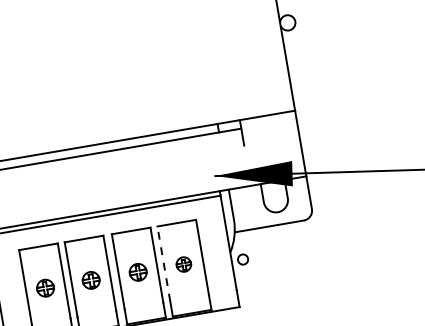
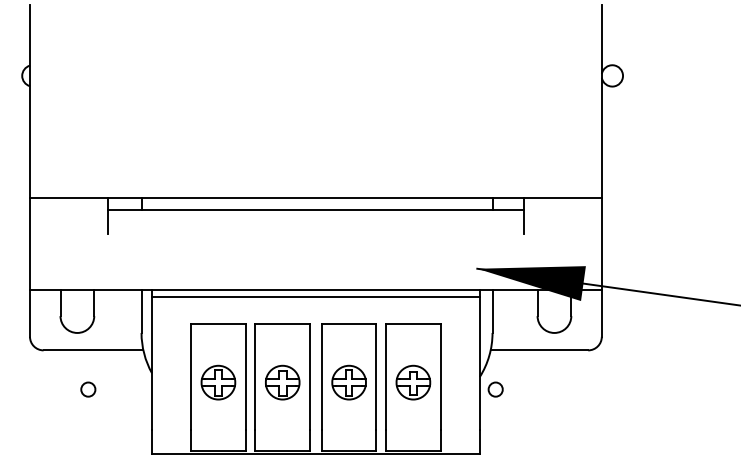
line: (164, 264) -> (386, 377), dashed -> solid
part: (183, 264) -> (413, 382), size x1.67
part: (137, 272) -> (348, 382), size x1.43
part: (90, 280) -> (282, 382), size x1.43
part: (45, 288) -> (218, 382), size x1.43

